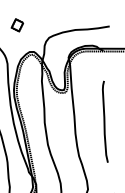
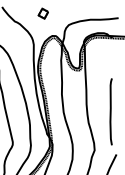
line: (104, 121) -> (110, 111), moved

